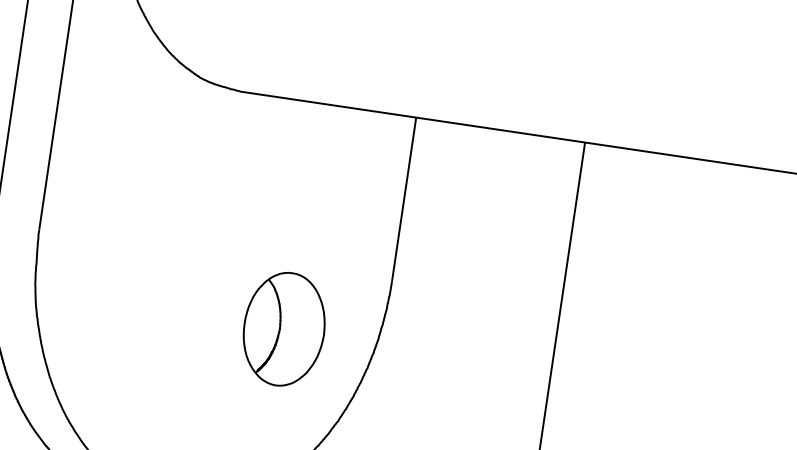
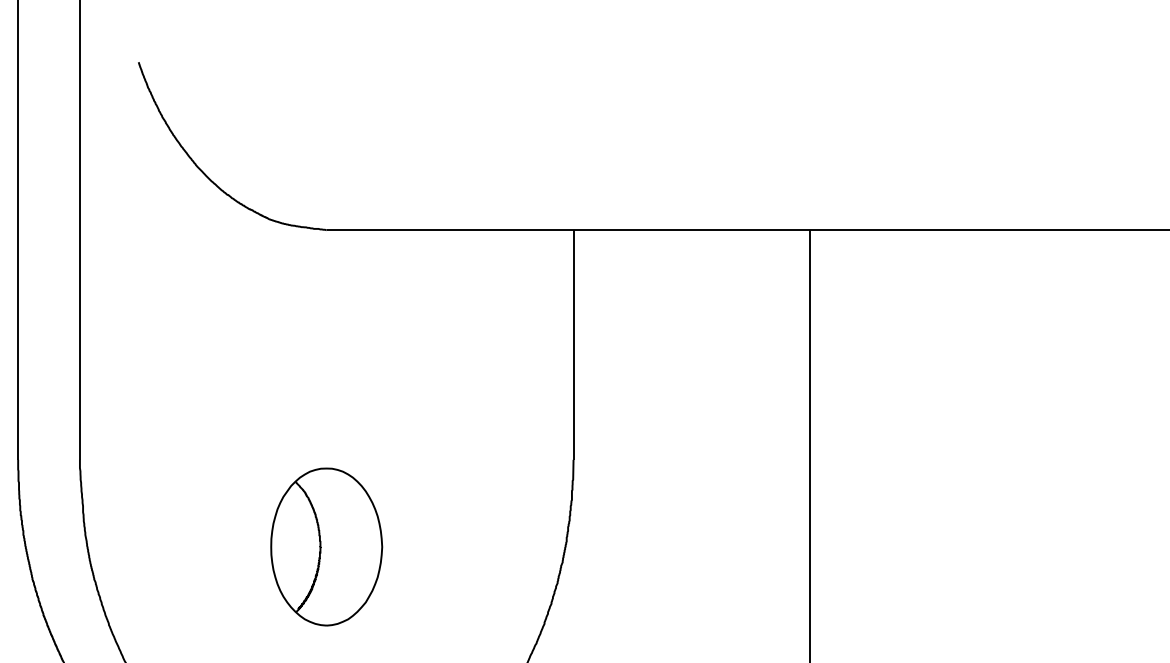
part: (284, 328) -> (326, 546), moved

